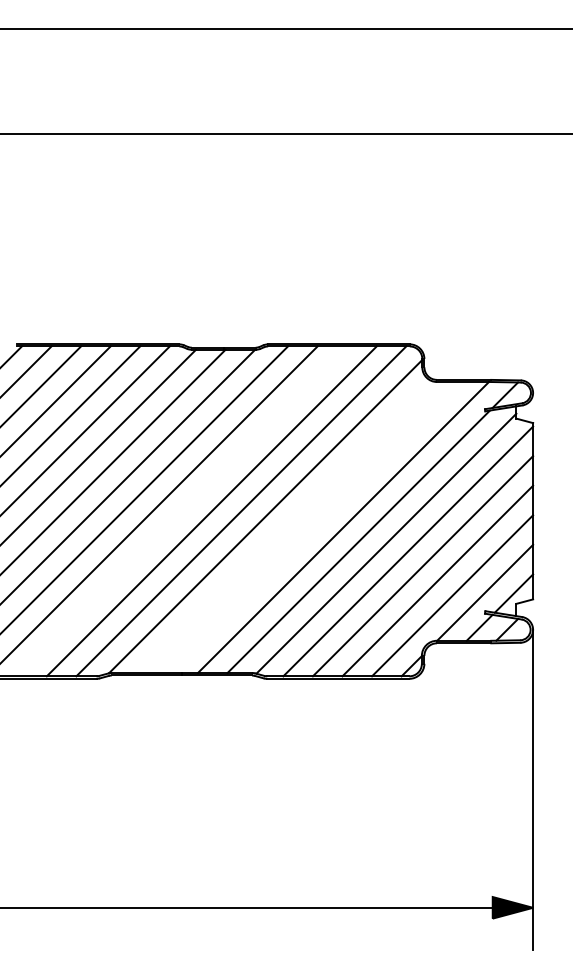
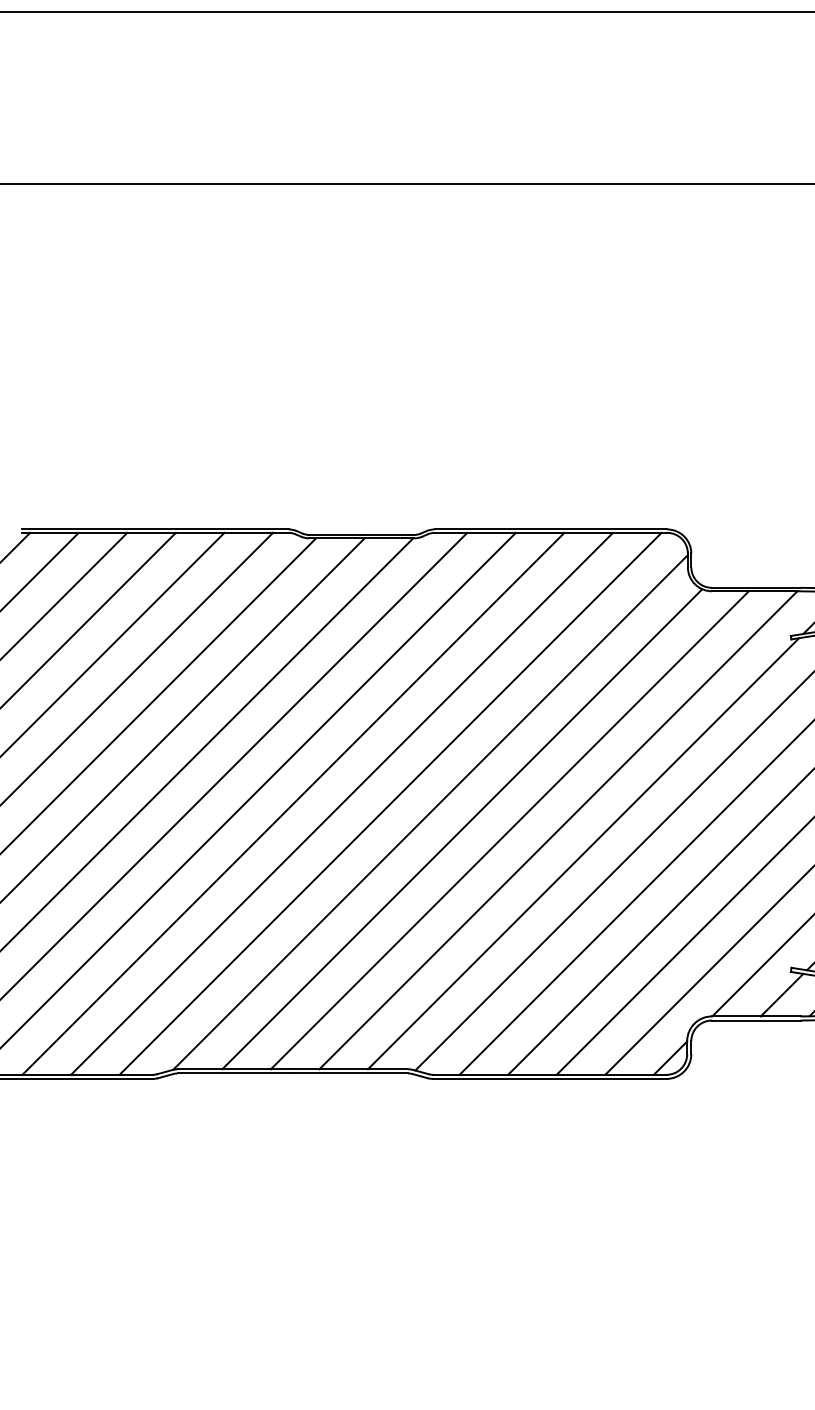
line: (182, 511) -> (293, 804), added
line: (284, 526) -> (461, 828), added
line: (313, 526) -> (509, 828), added

